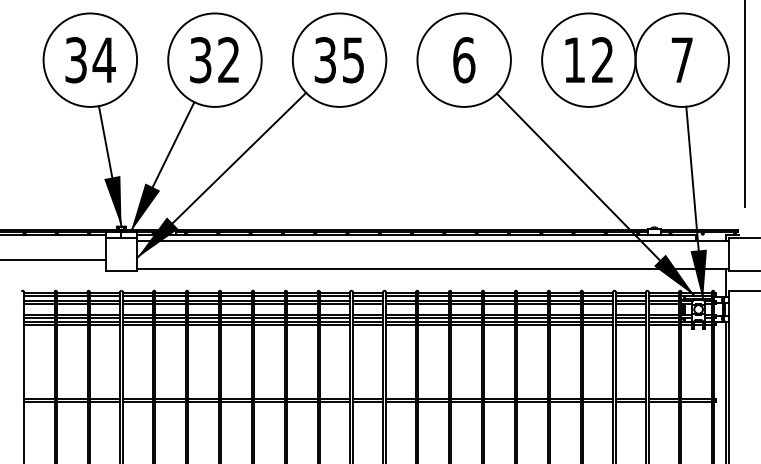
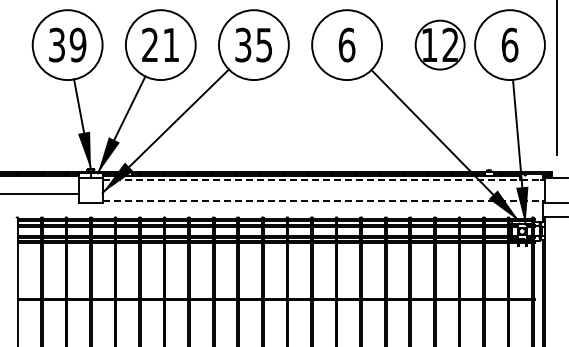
text: (103, 59) -> (77, 44), 34 -> 39
text: (214, 59) -> (160, 44), 32 -> 21
text: (681, 59) -> (509, 44), 7 -> 6
circle: (589, 60) -> (440, 45), size x0.7
line: (434, 241) -> (324, 180), solid -> dashed
line: (434, 269) -> (324, 201), solid -> dashed

